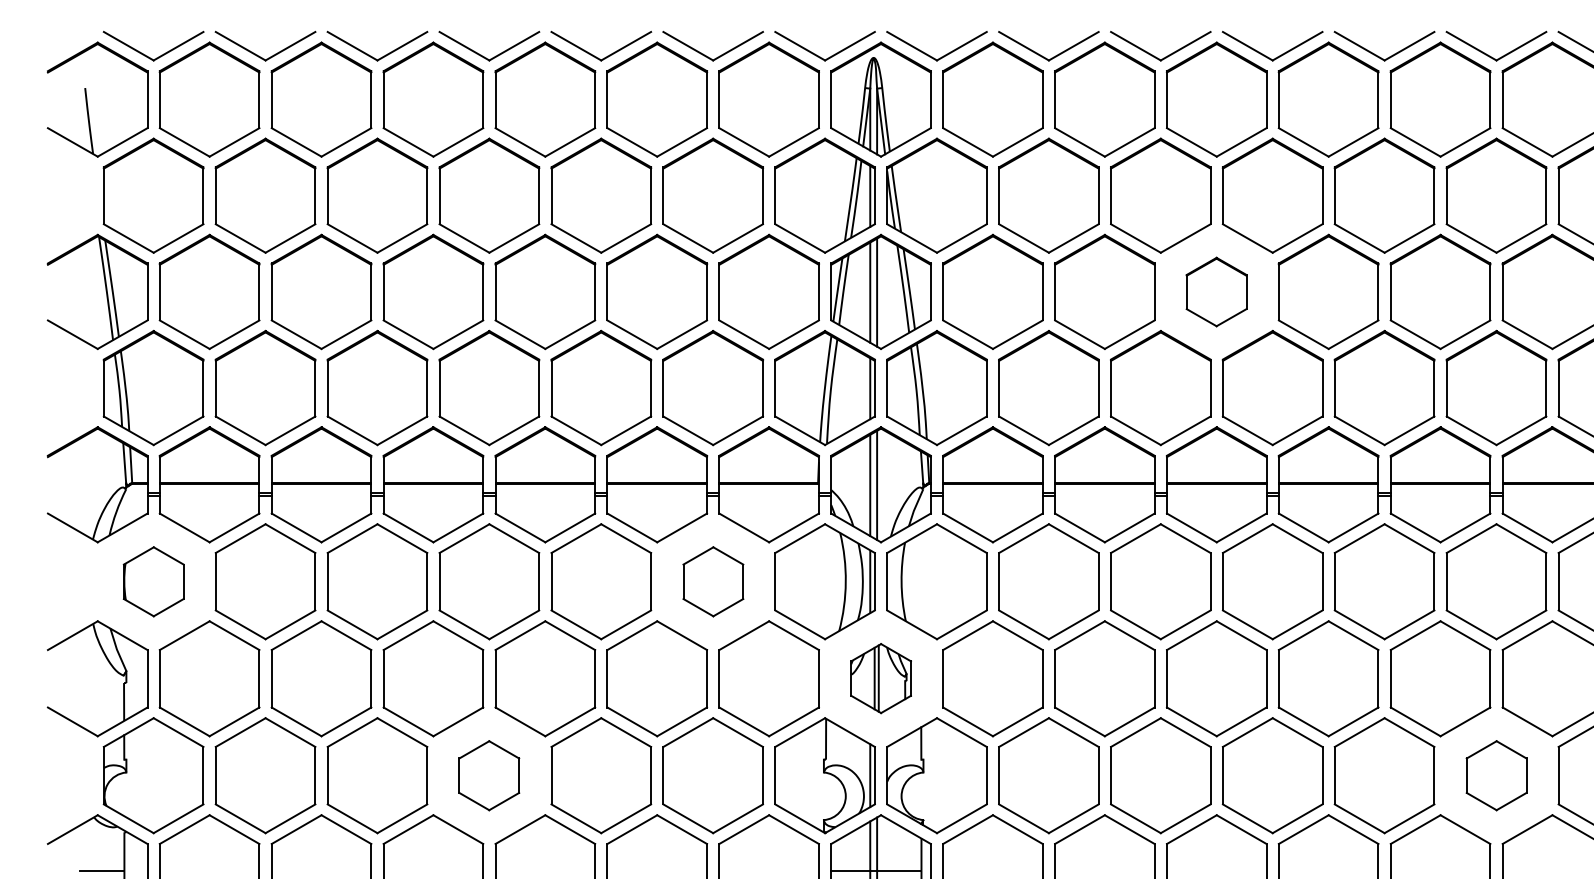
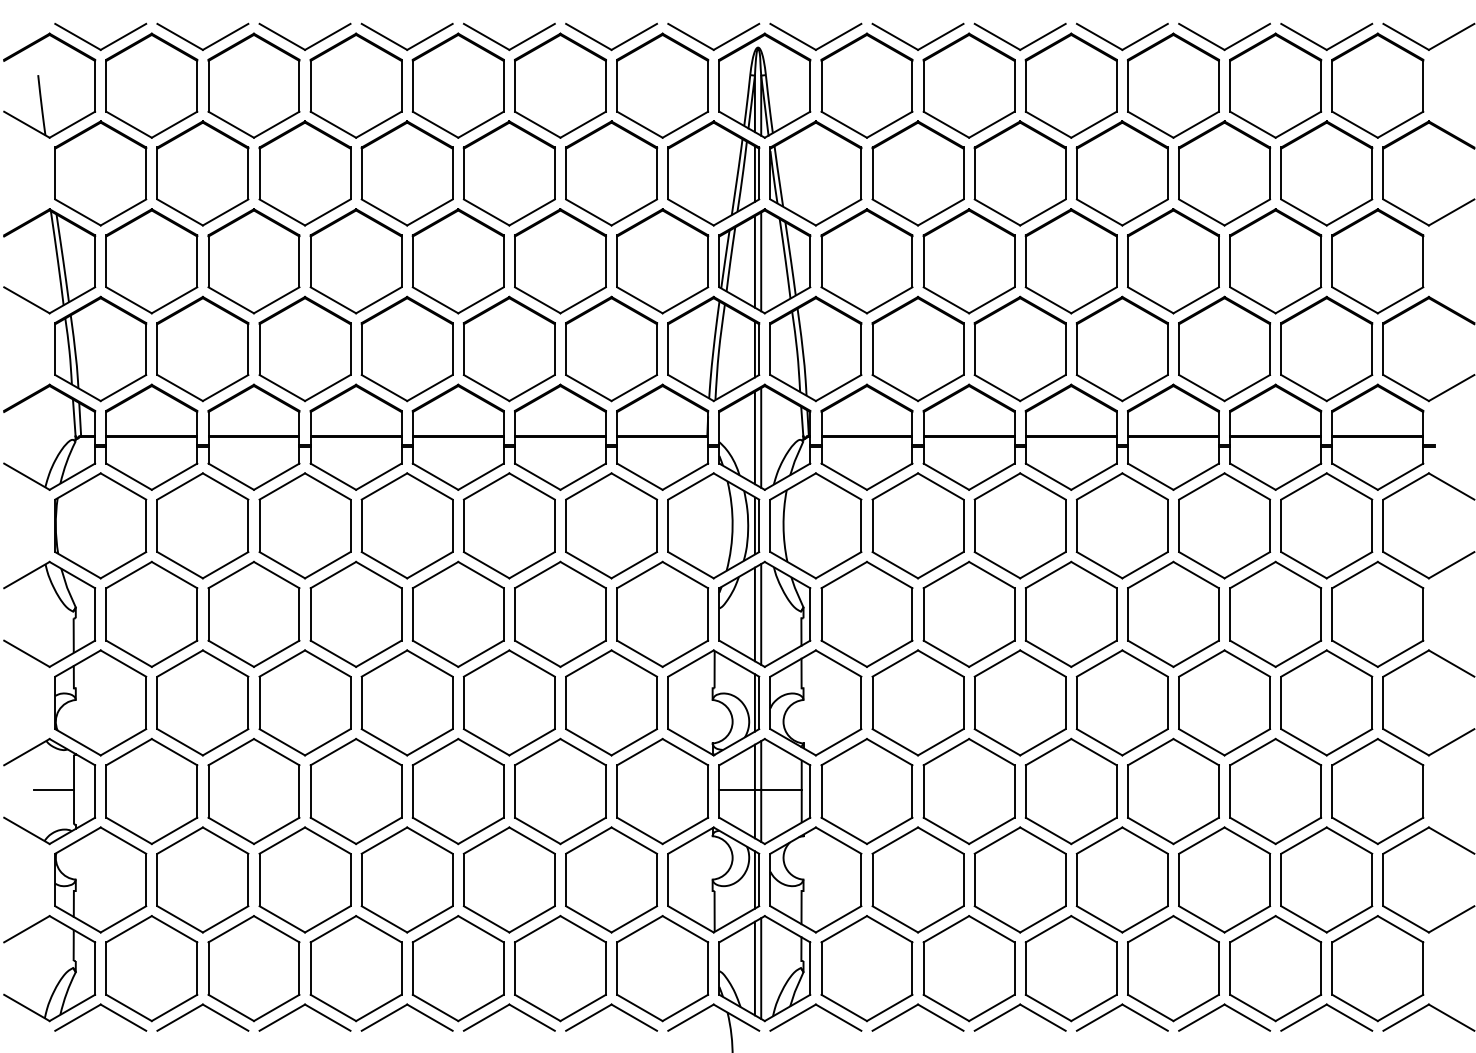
part: (1215, 292) -> (1070, 261), size x1.67
part: (153, 581) -> (100, 525), size x1.67
part: (713, 581) -> (611, 525), size x1.67
part: (880, 677) -> (764, 613), size x1.67
part: (488, 775) -> (406, 702), size x1.67
part: (1496, 775) -> (1326, 702), size x1.67

